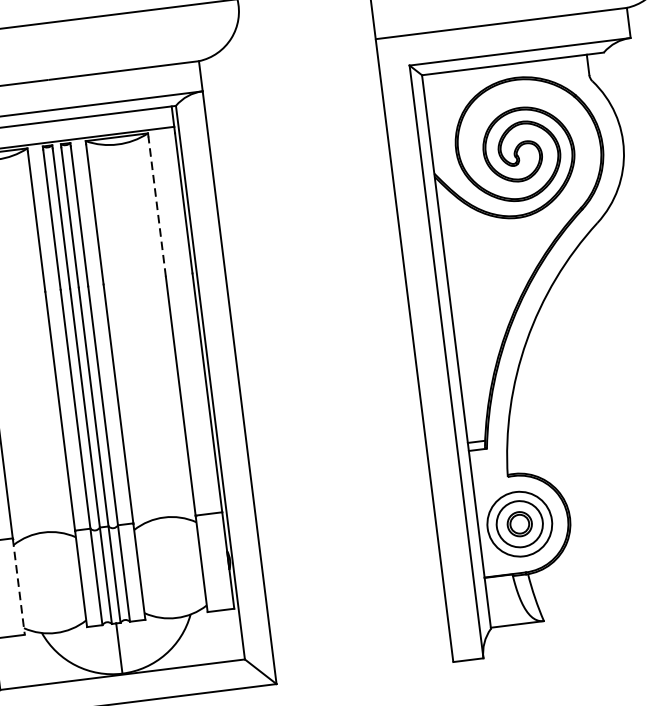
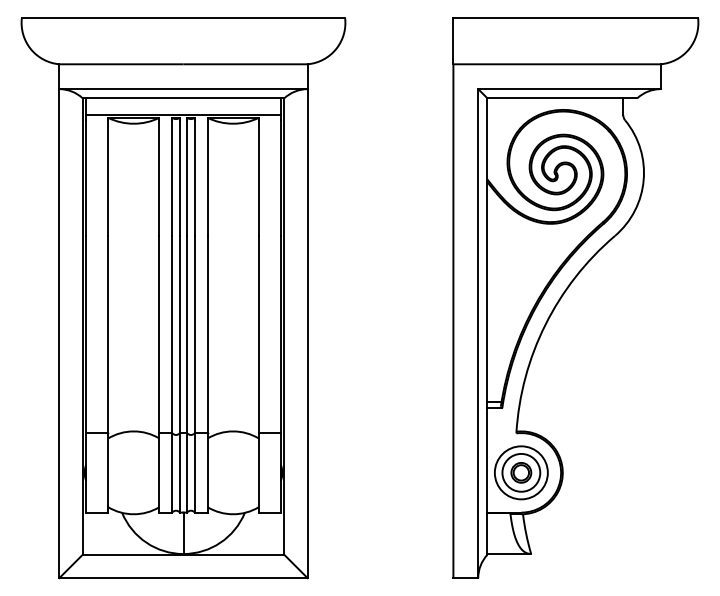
line: (156, 207) -> (258, 178), dashed -> solid
line: (19, 586) -> (108, 472), dashed -> solid

